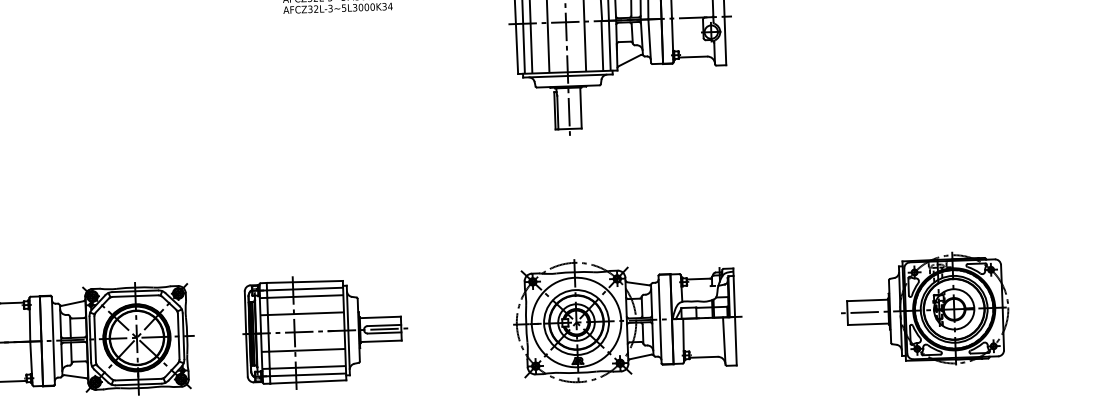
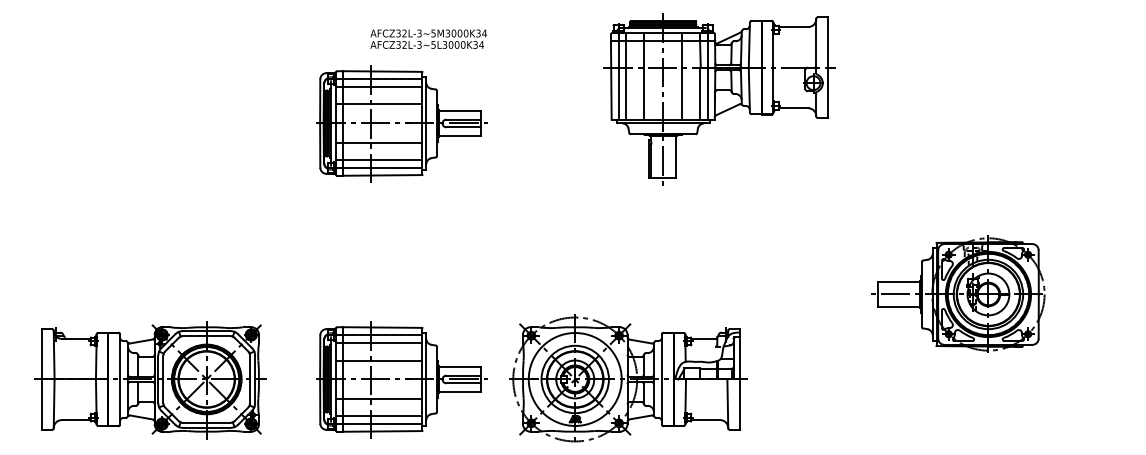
part: (315, 84) -> (401, 123), added
part: (925, 309) -> (958, 293), moved
part: (627, 319) -> (628, 378), moved

